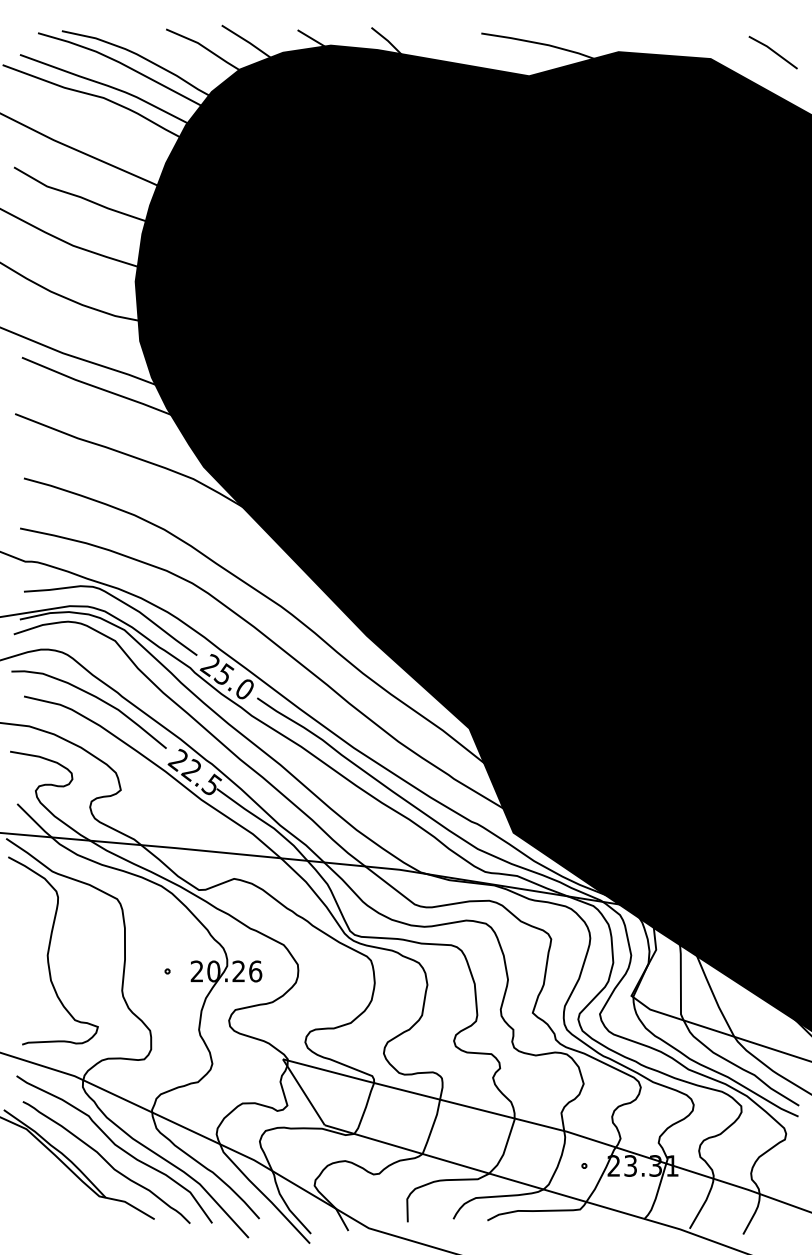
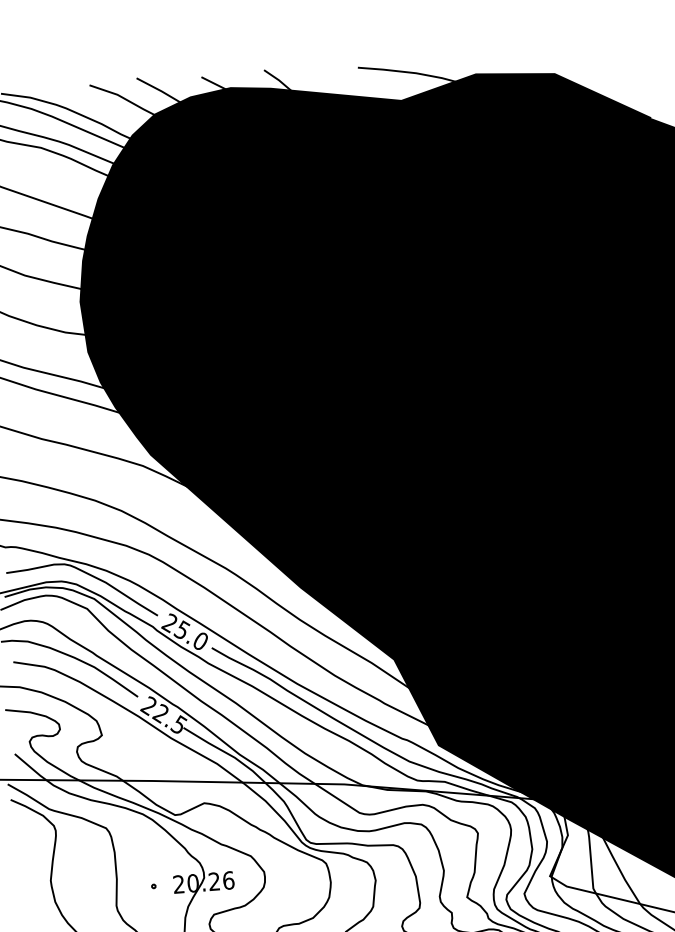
line: (772, 51) -> (606, 63), removed

